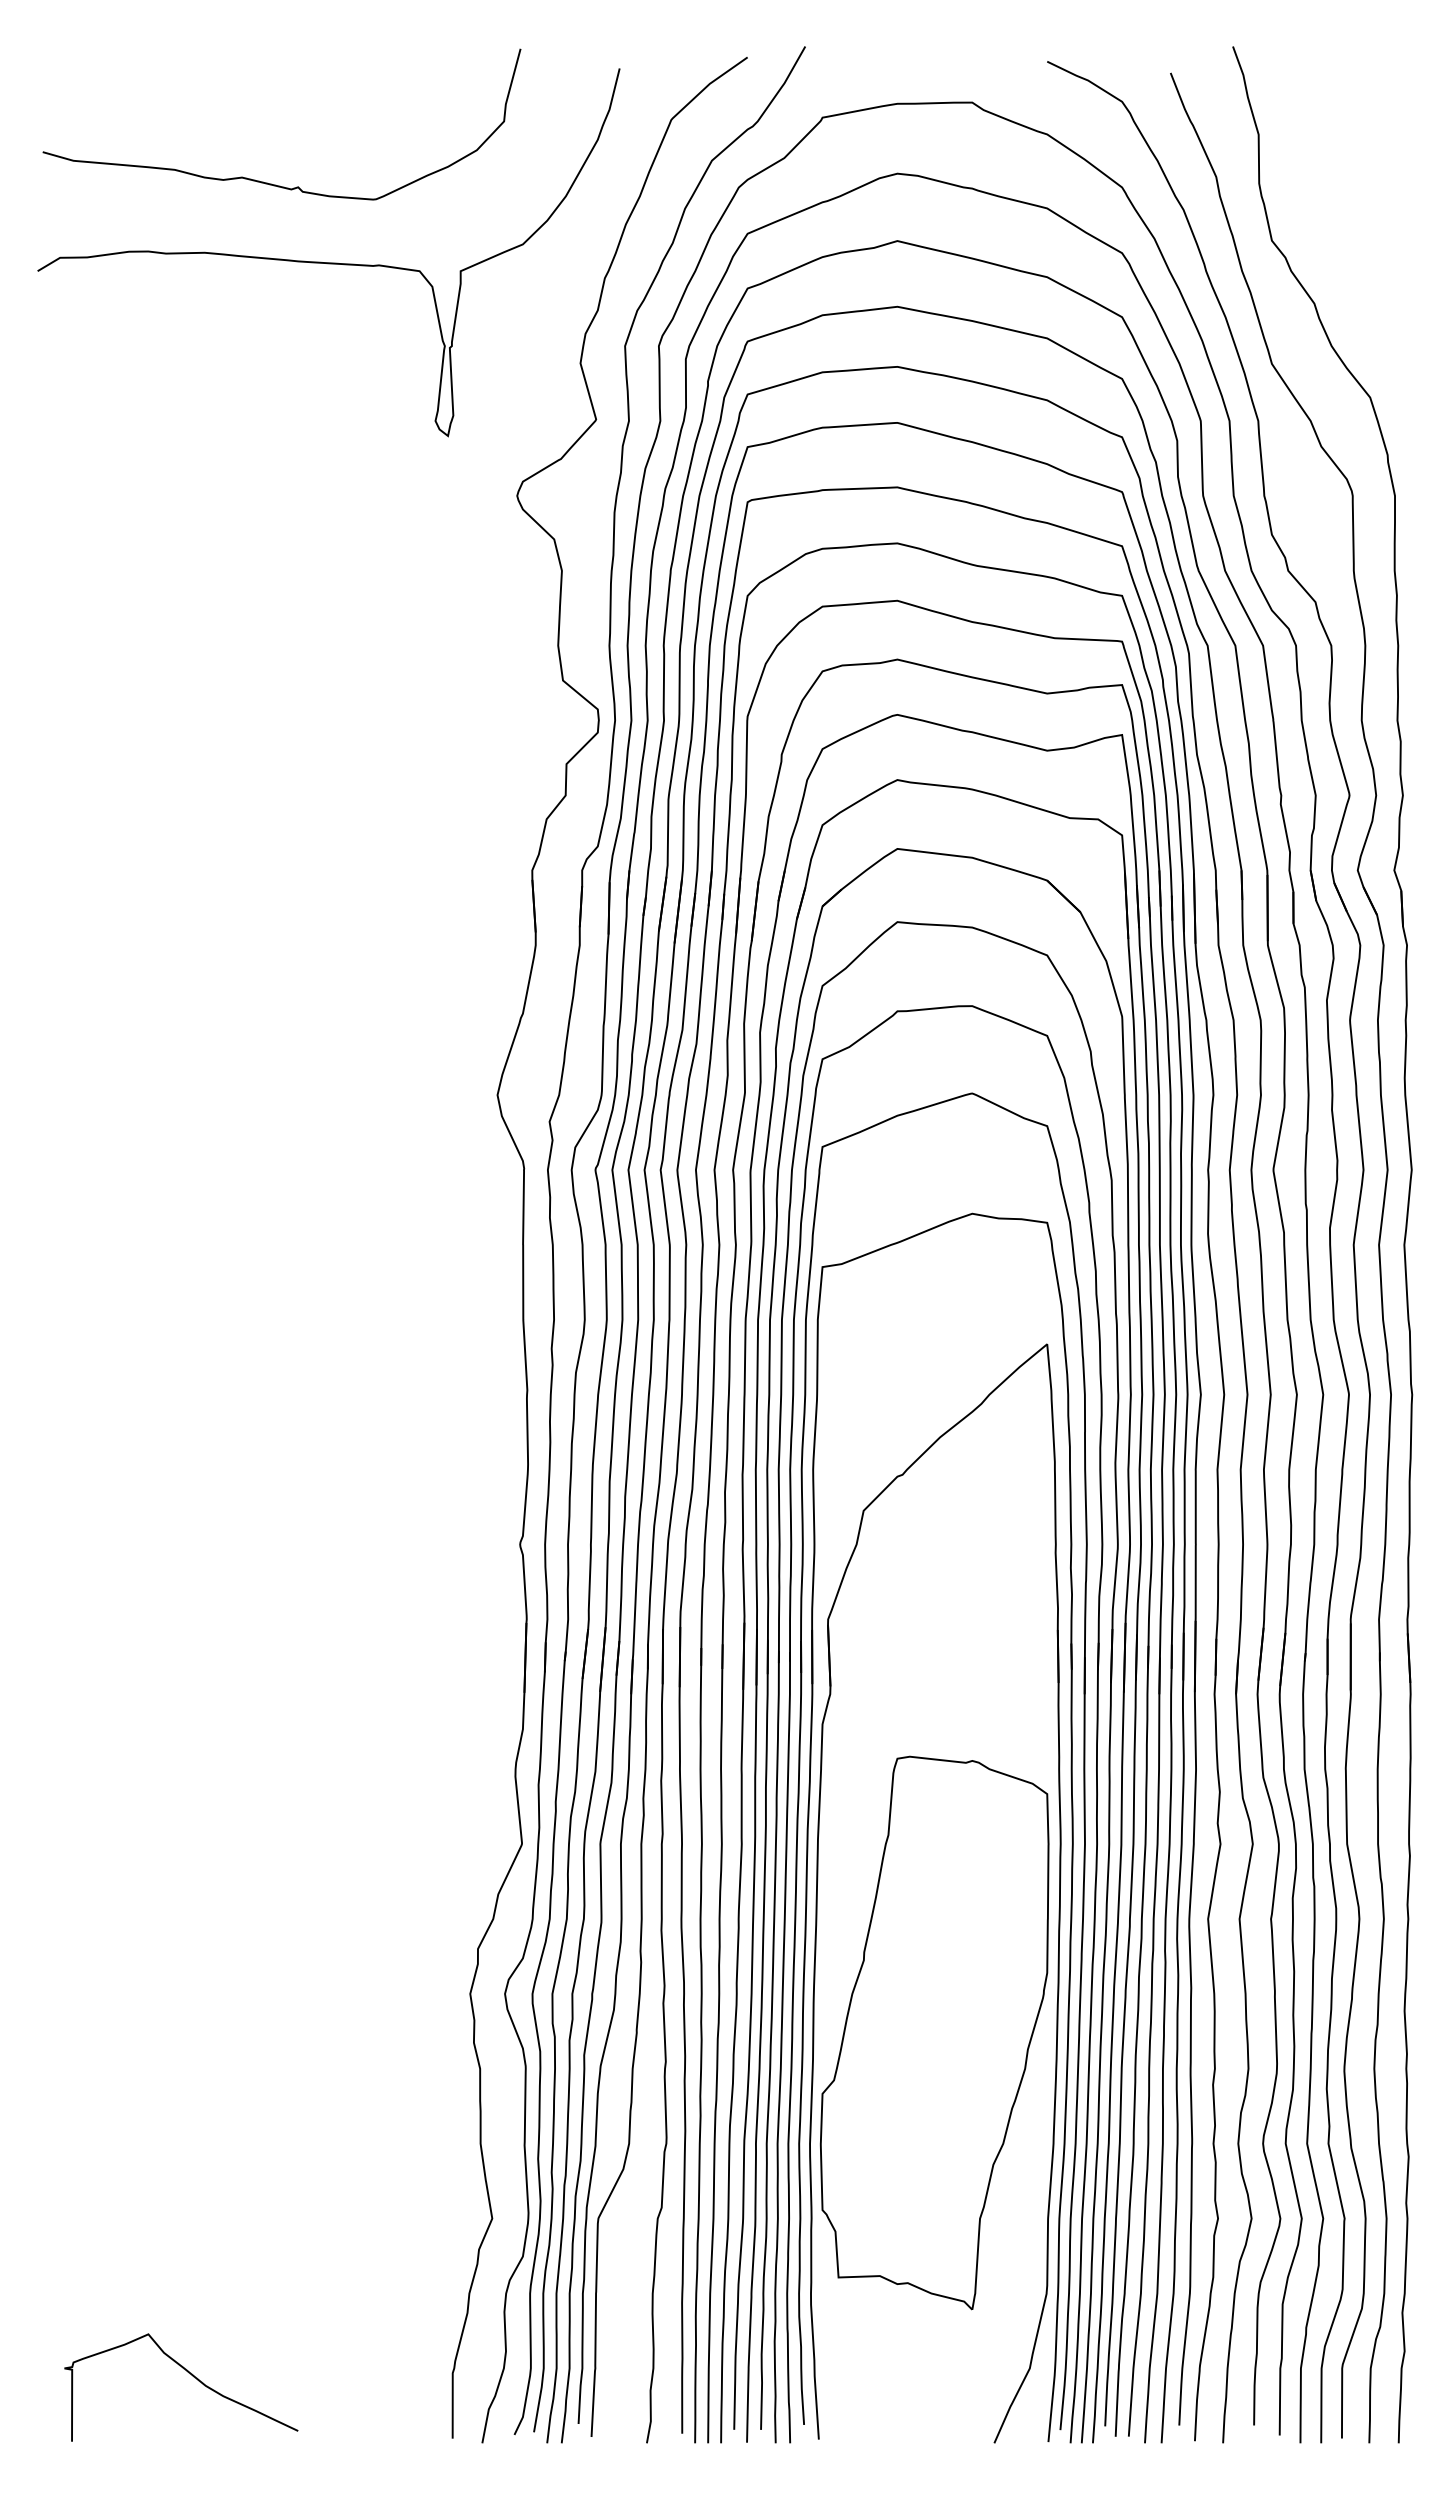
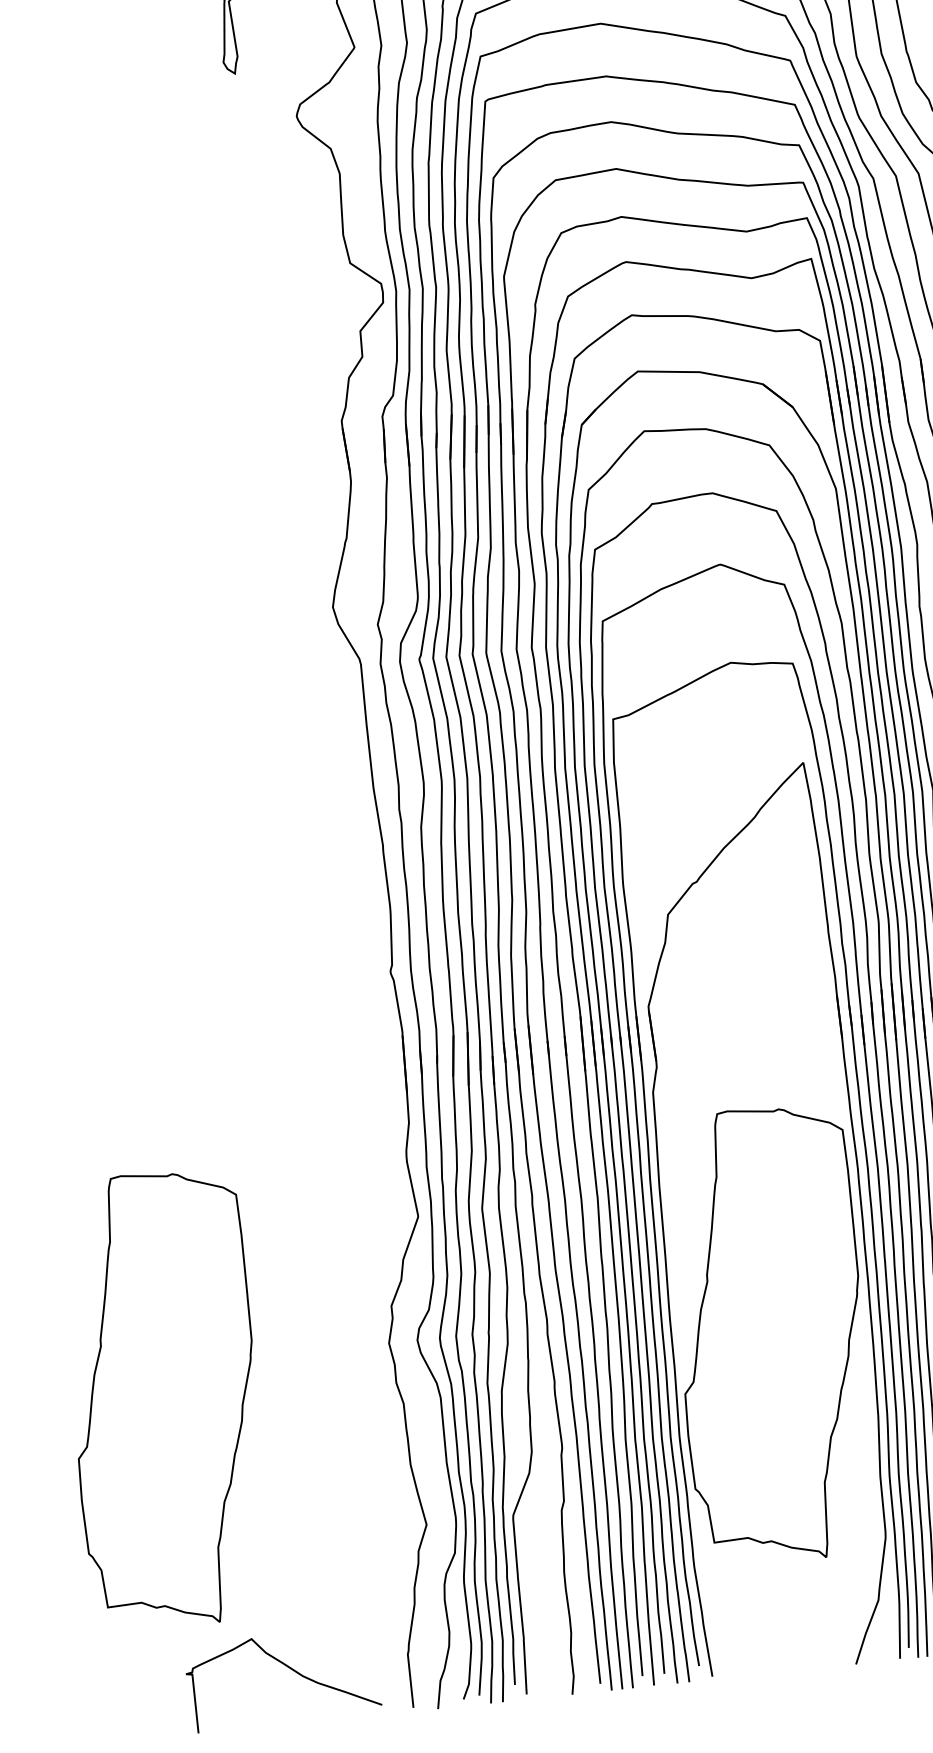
part: (191, 2032) -> (164, 1399), added
curve: (192, 2376) -> (291, 1669), moved

